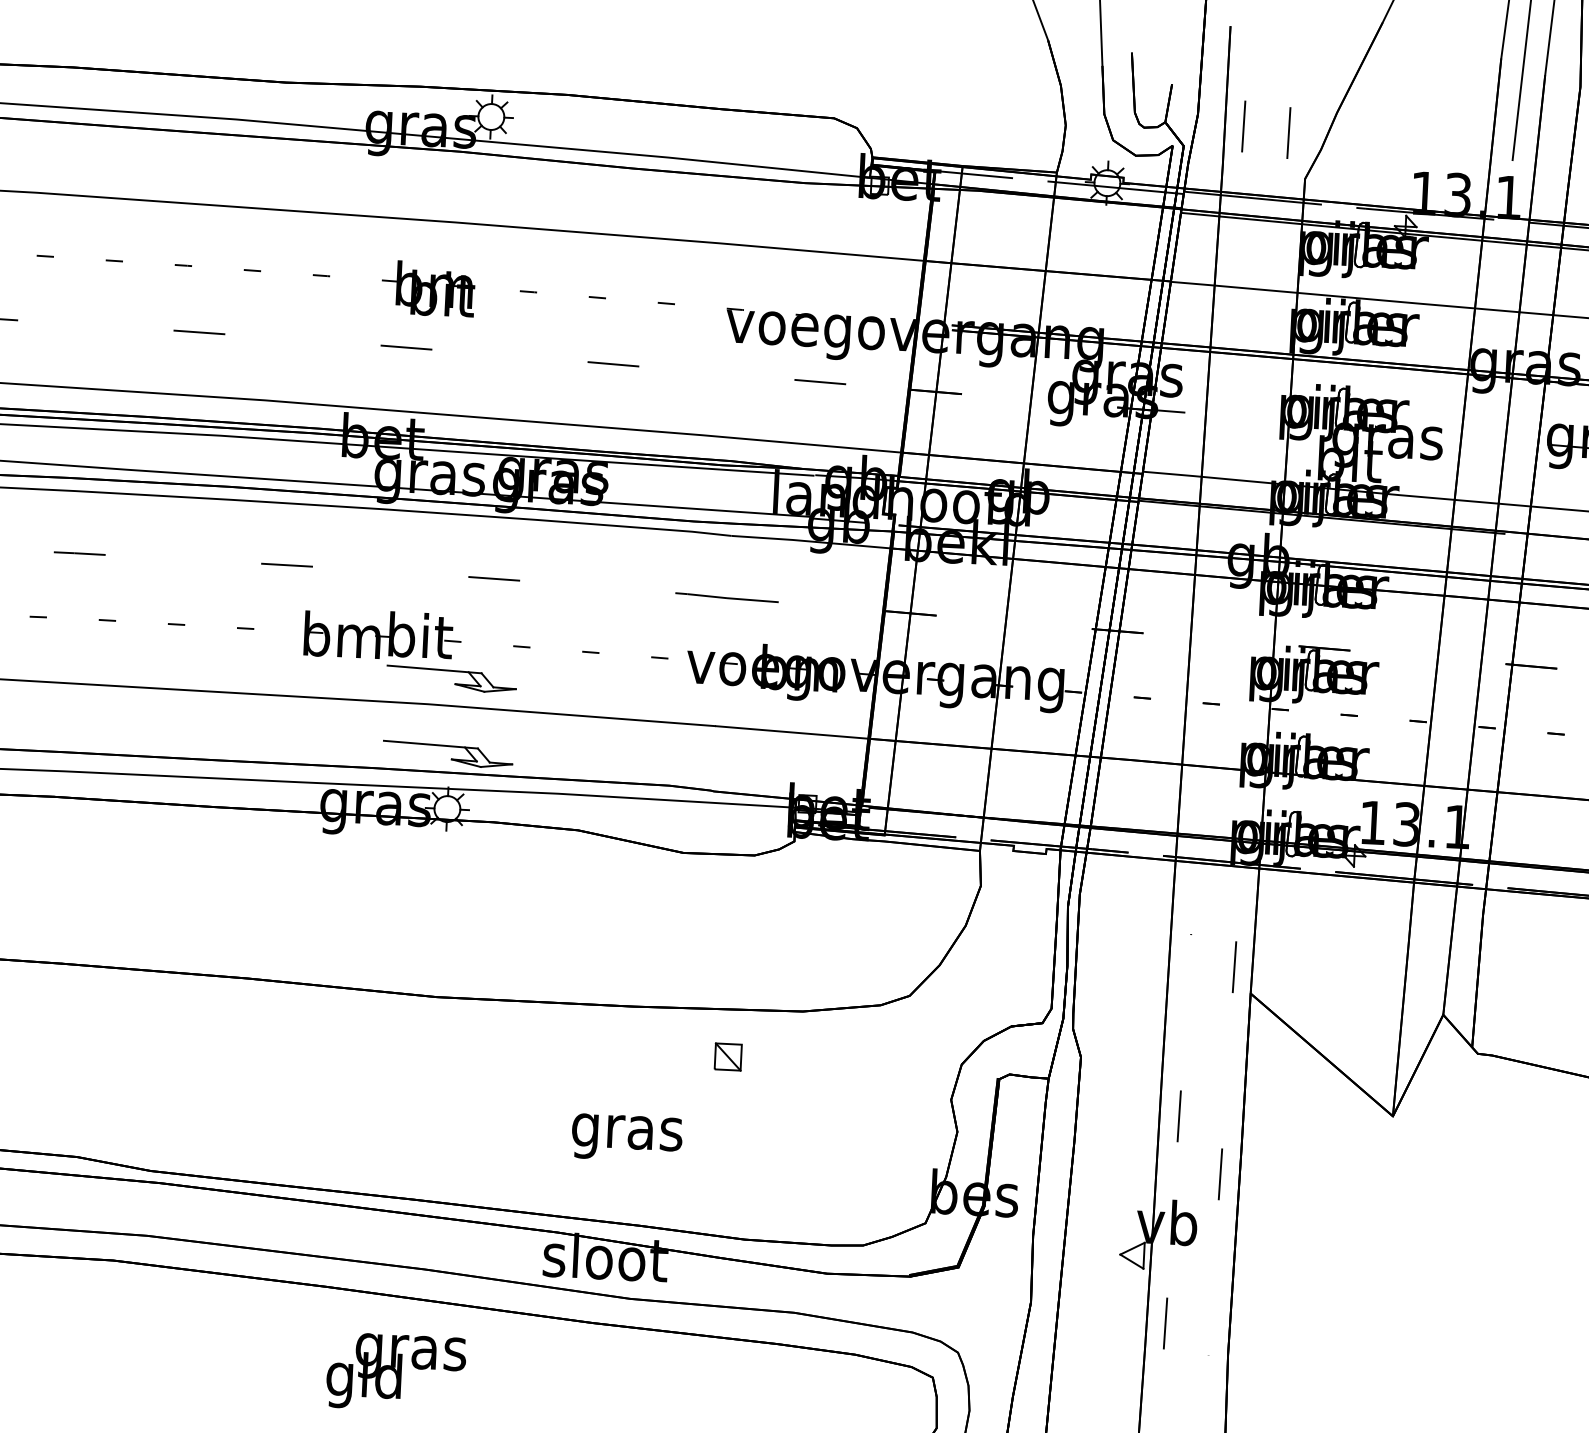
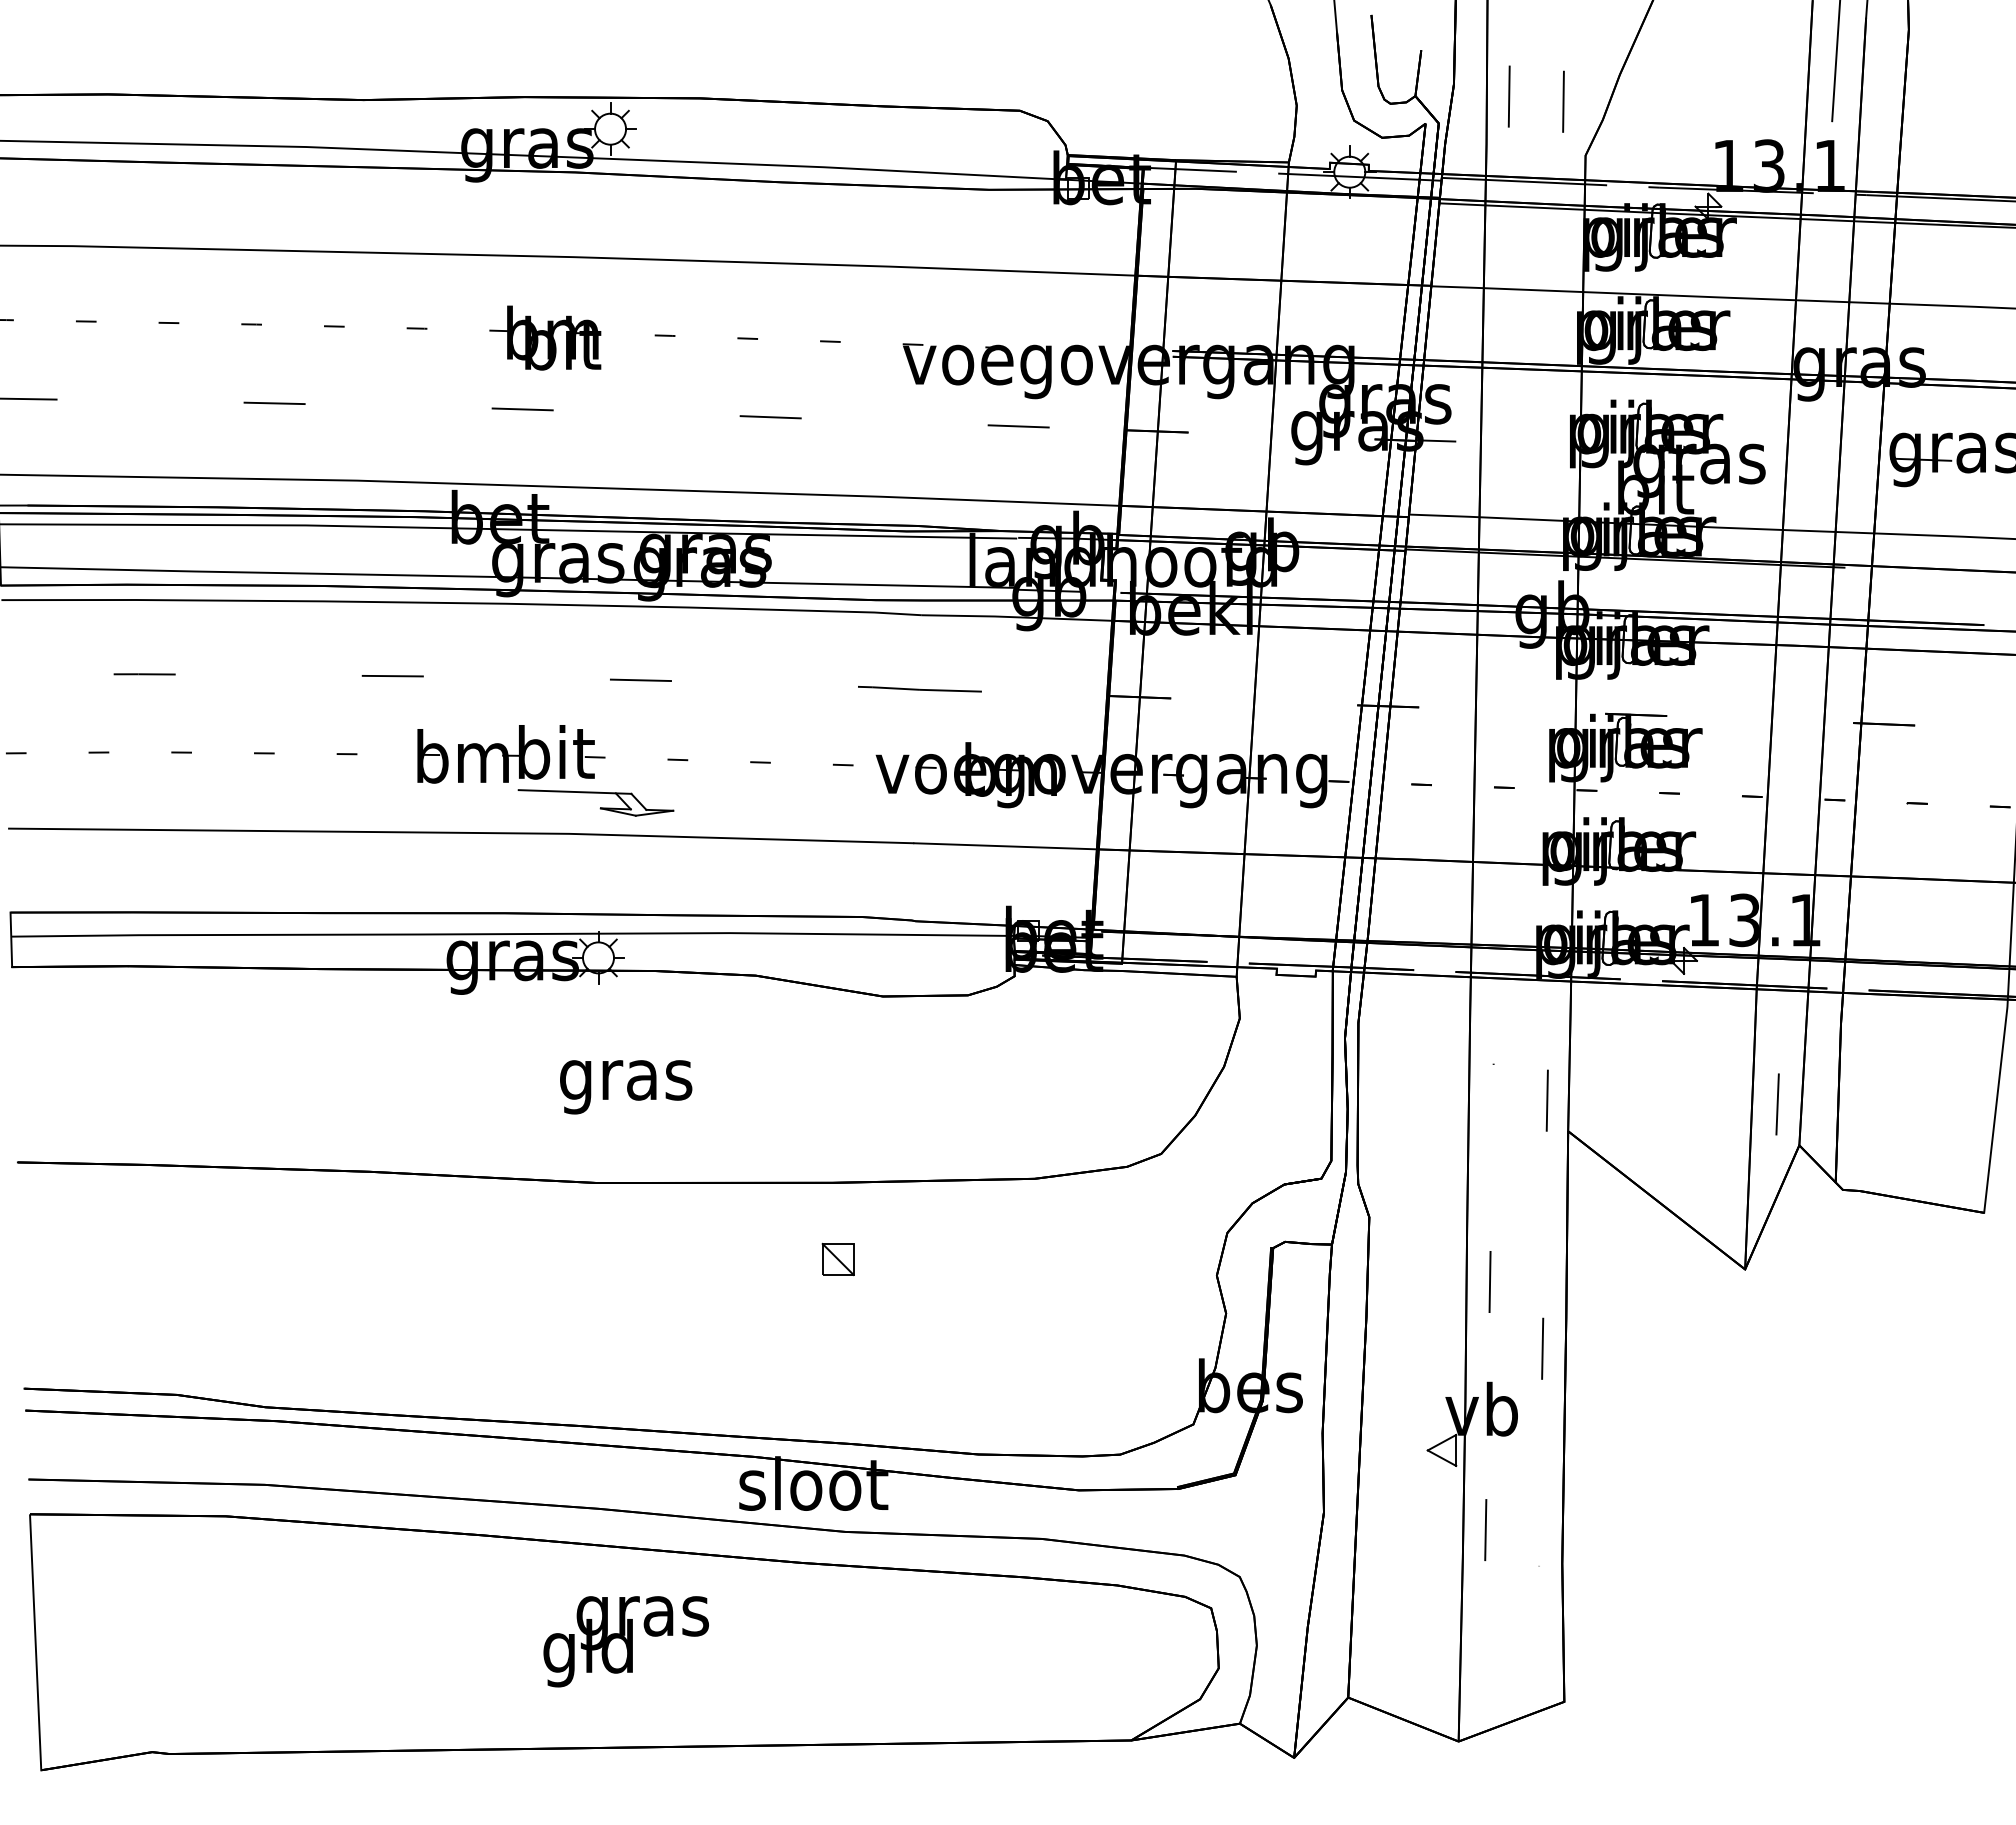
part: (451, 758) -> (600, 897), removed
line: (1426, 979) -> (1777, 1104), added
part: (727, 1057) -> (837, 1259), moved
text: (627, 1138) -> (626, 1087), moved
text: (395, 1372) -> (625, 1641), moved

